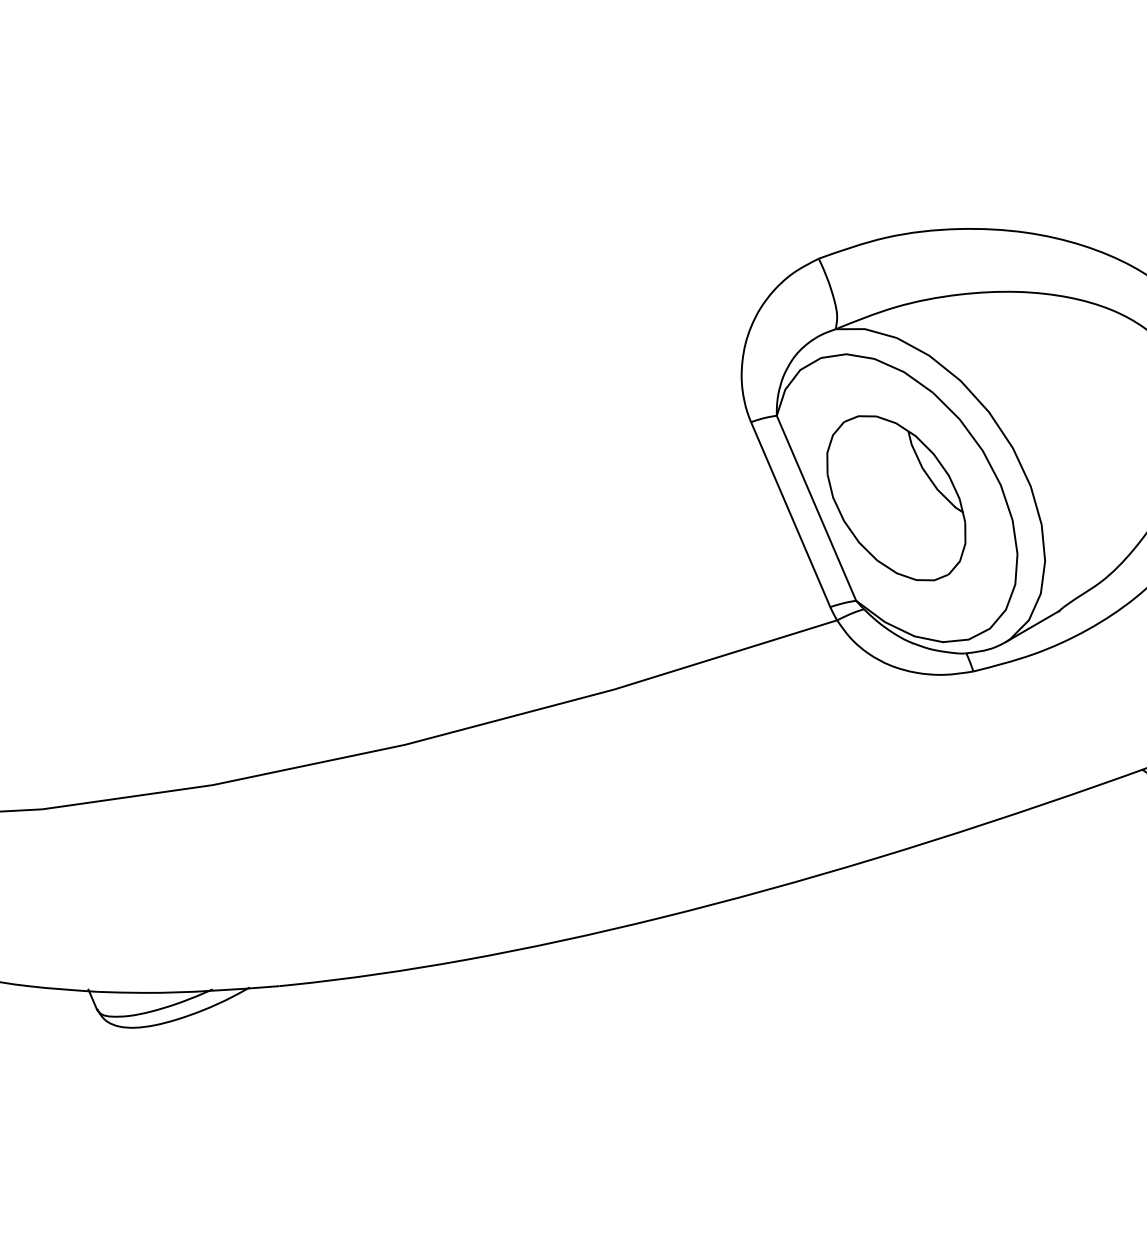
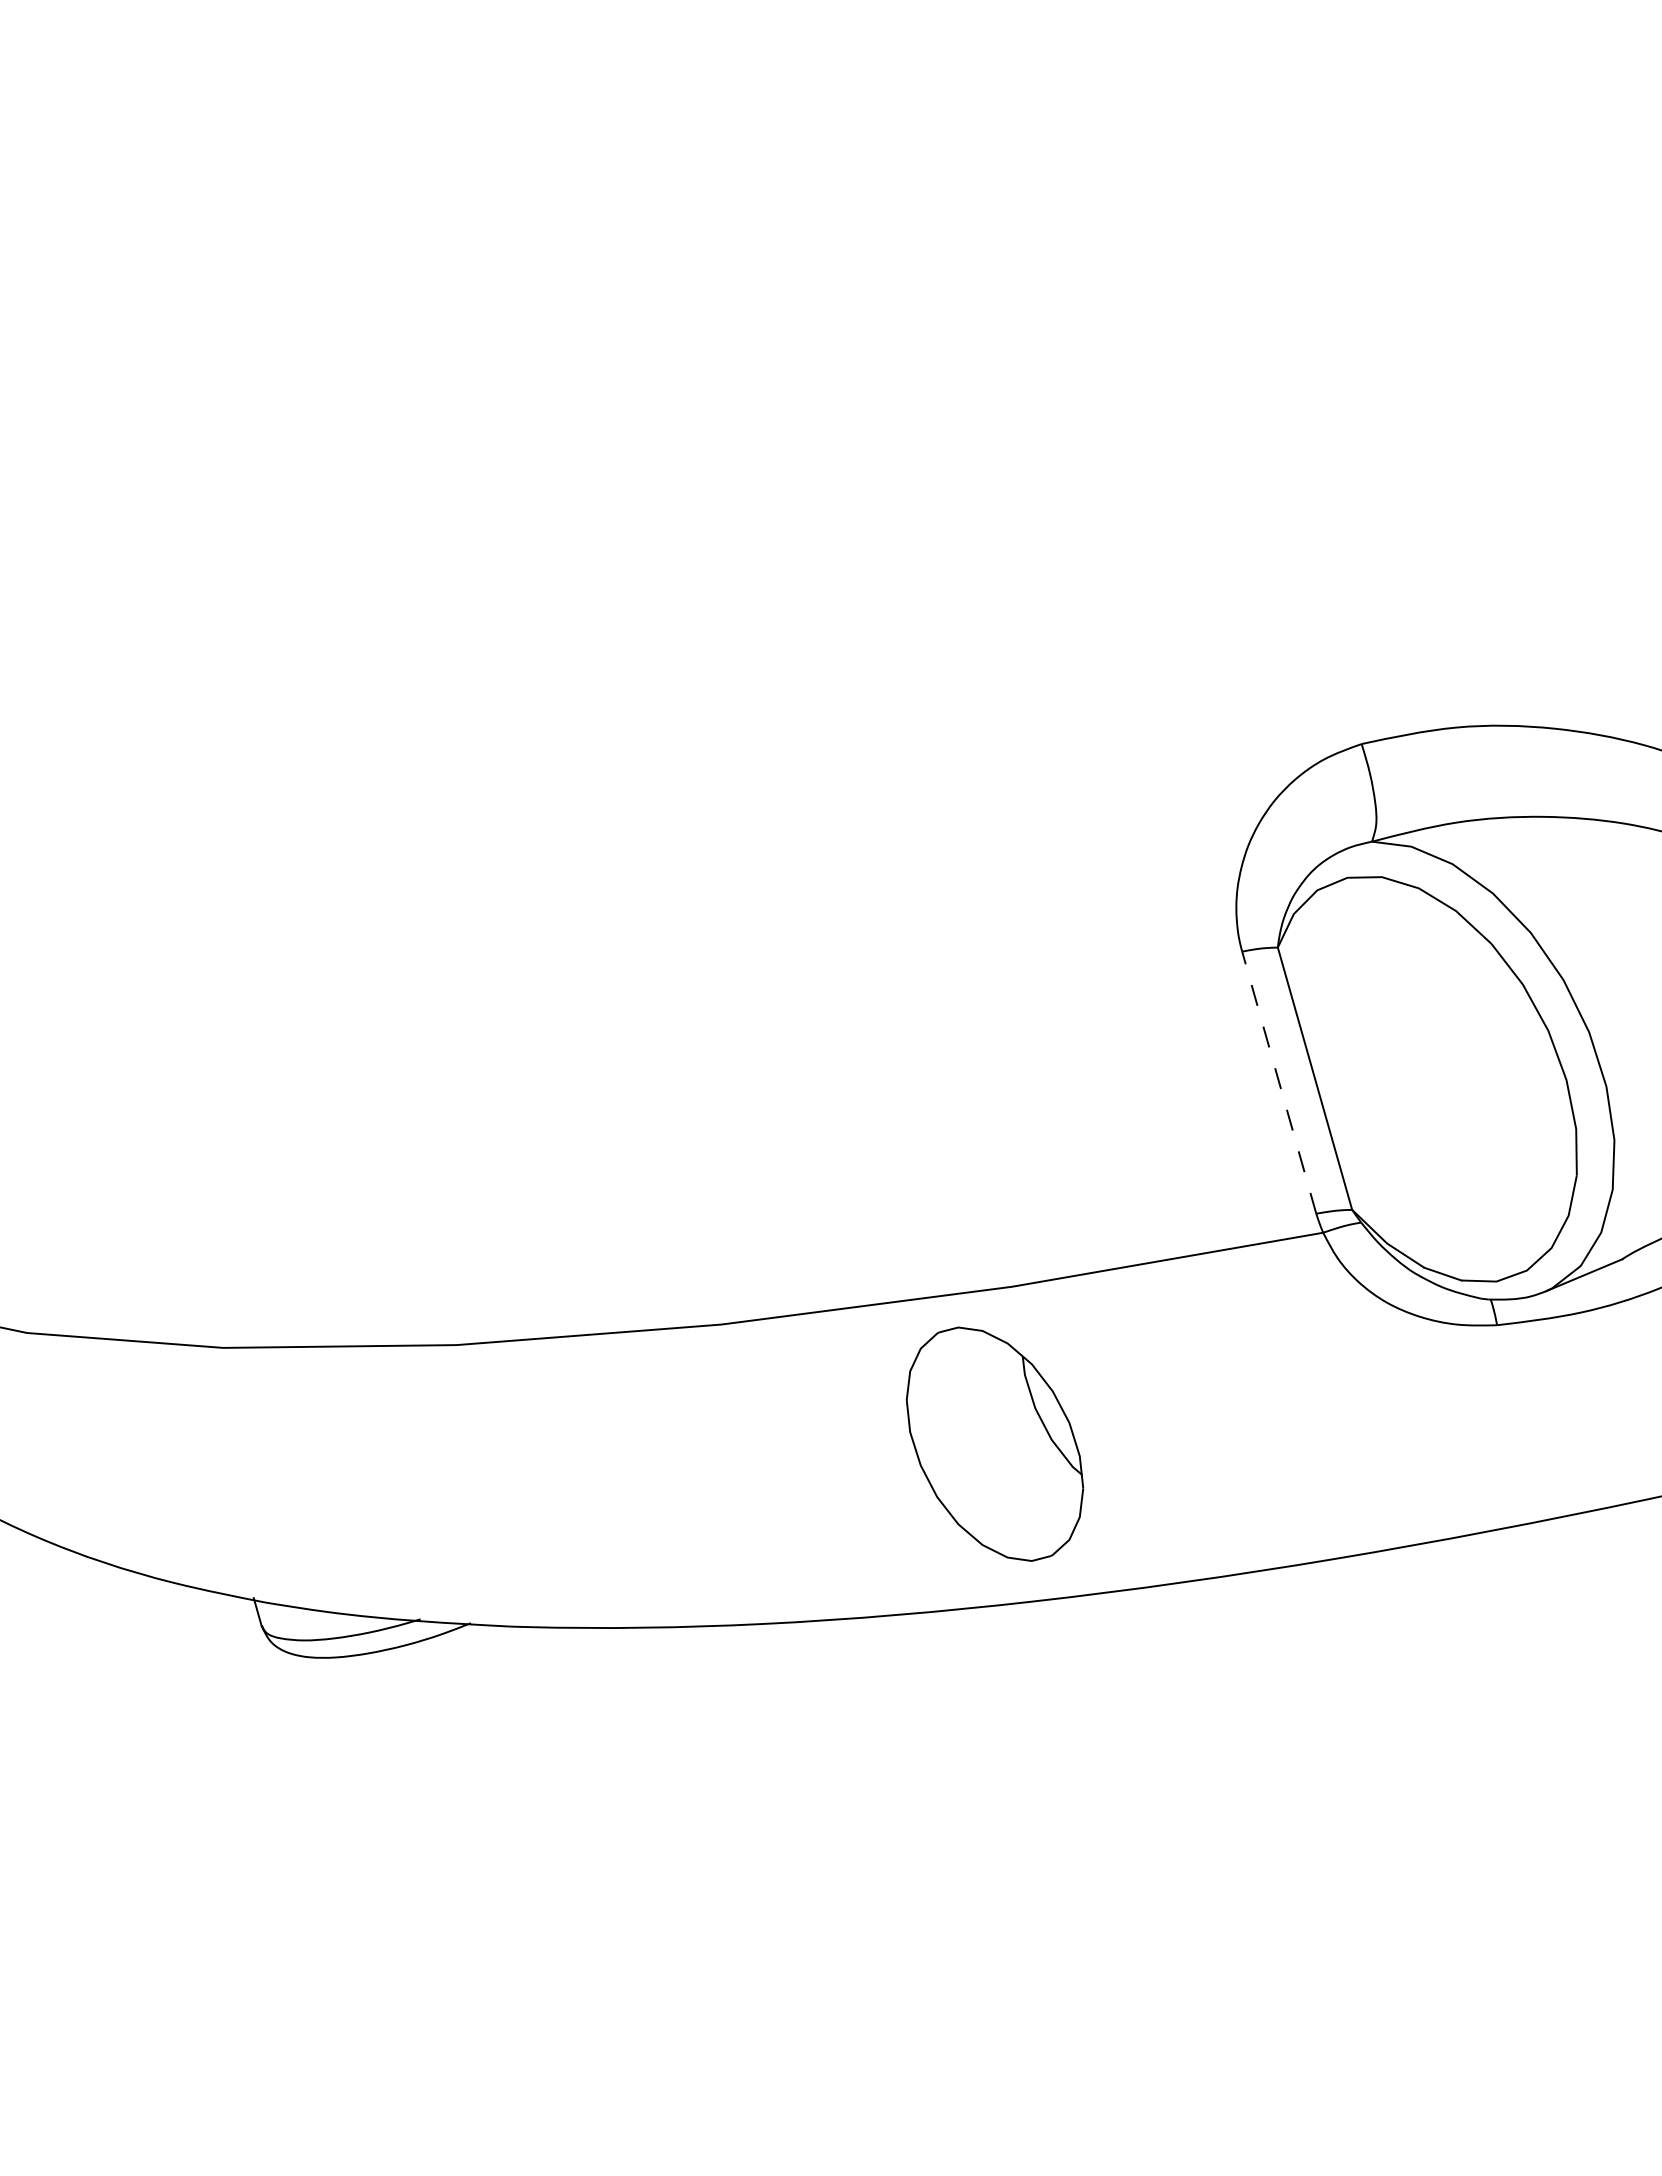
part: (895, 497) -> (994, 1443), moved
line: (790, 514) -> (1279, 1082), solid -> dashed

